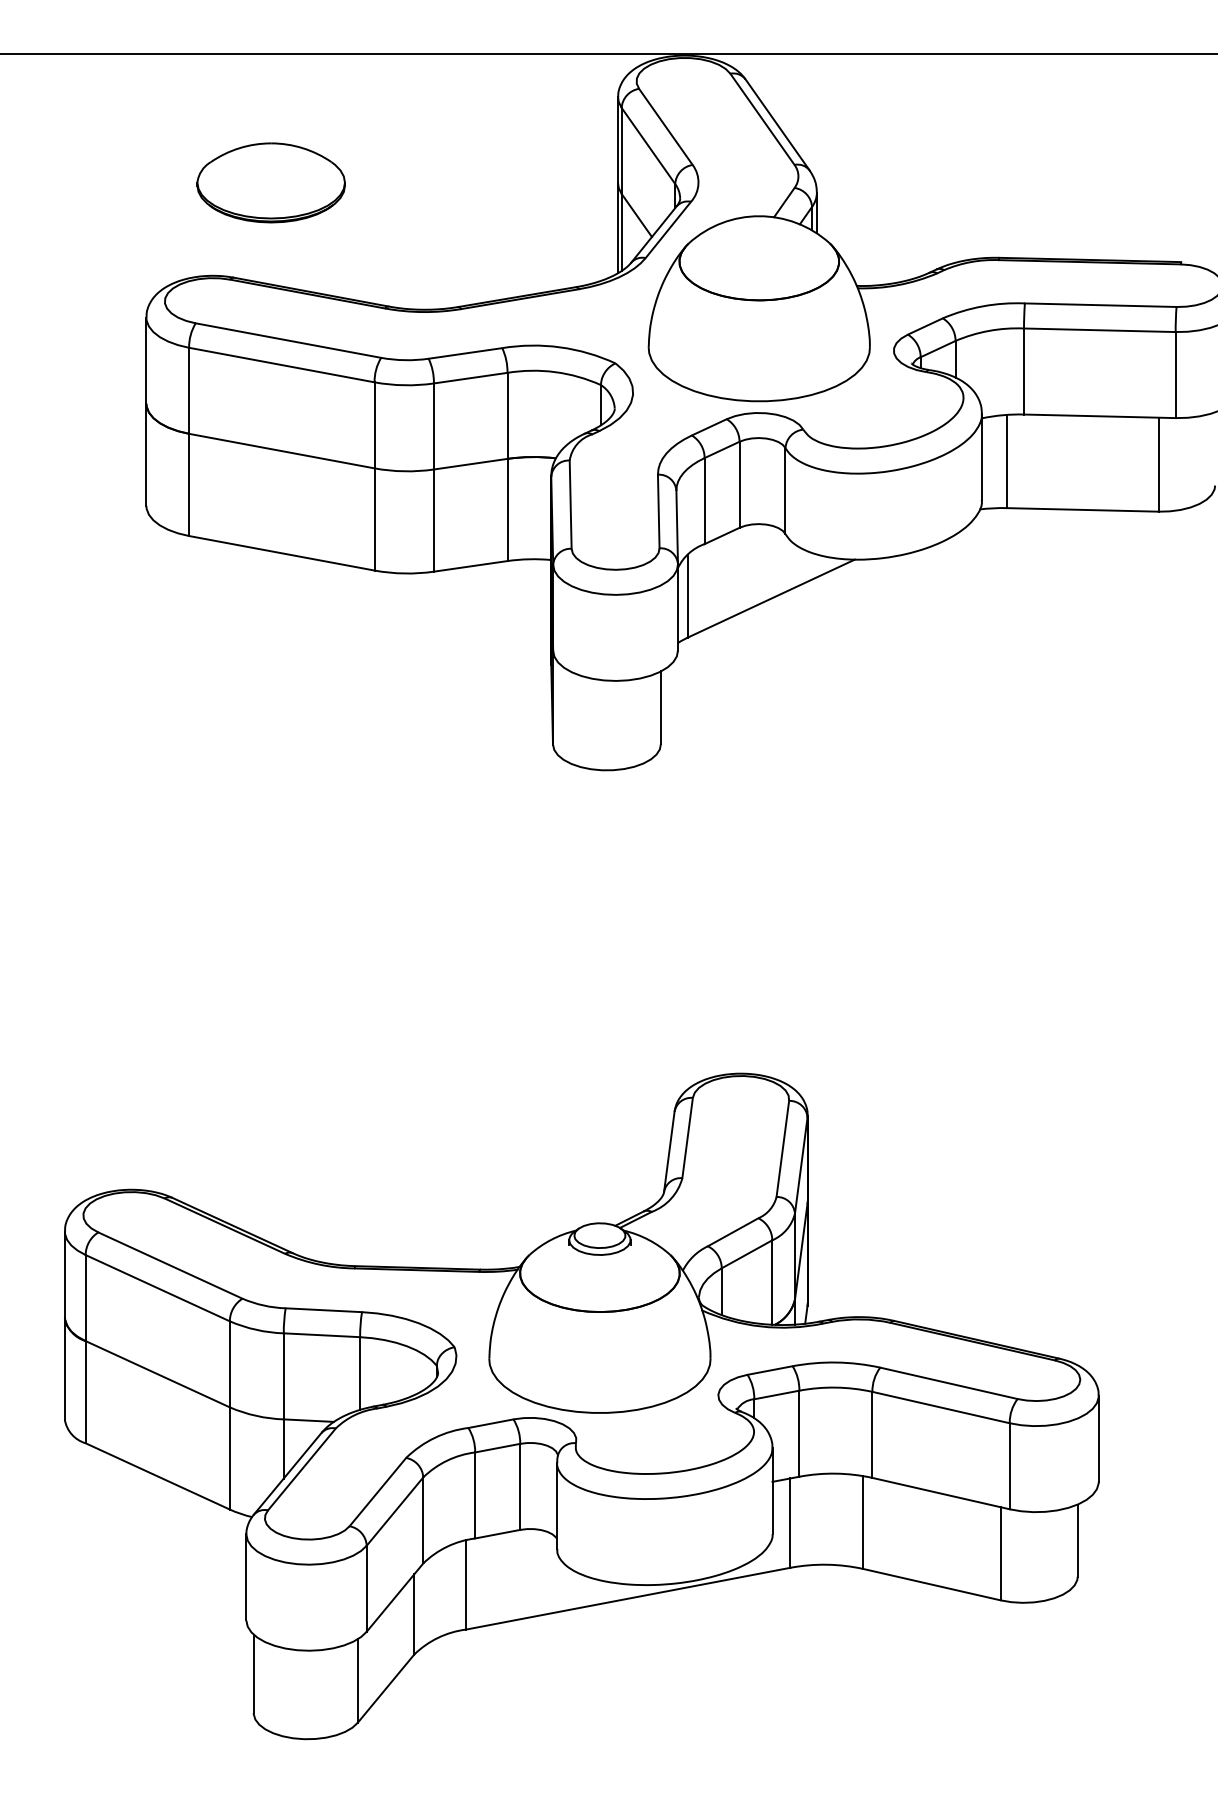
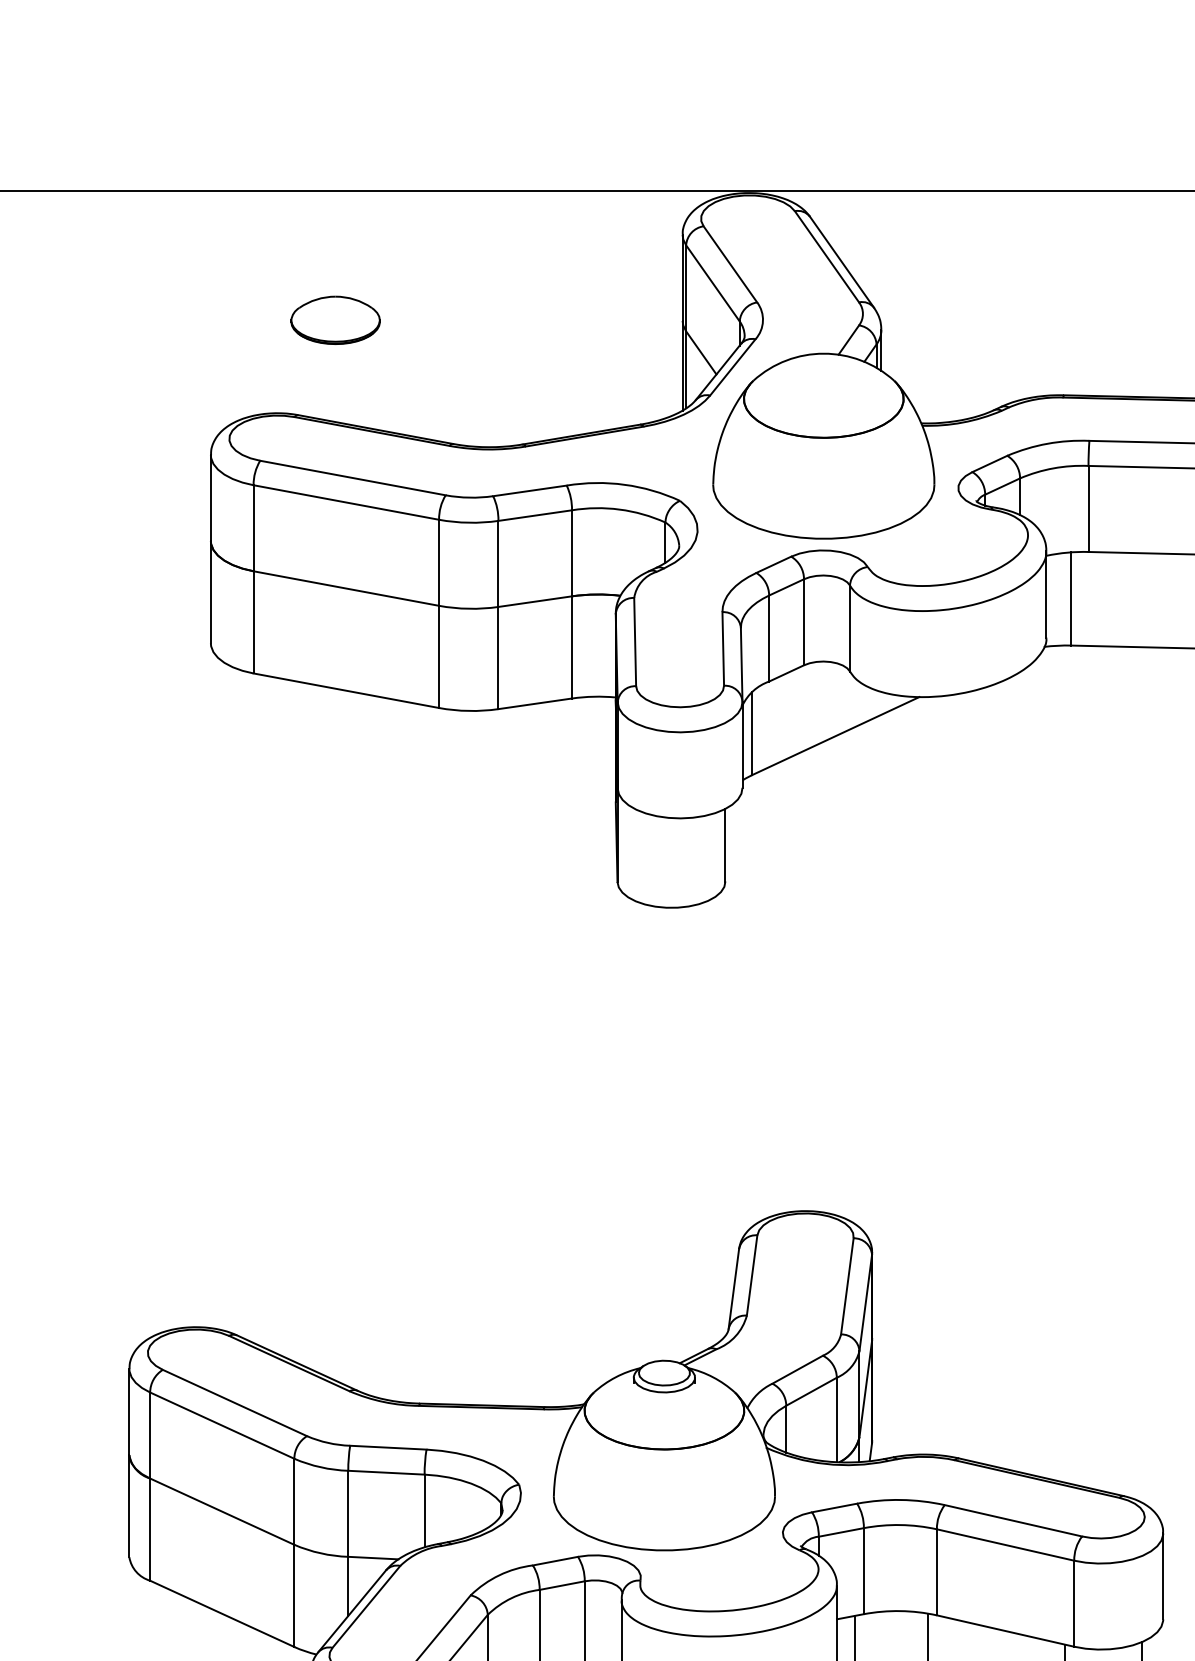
part: (270, 182) -> (335, 319), size x0.6

